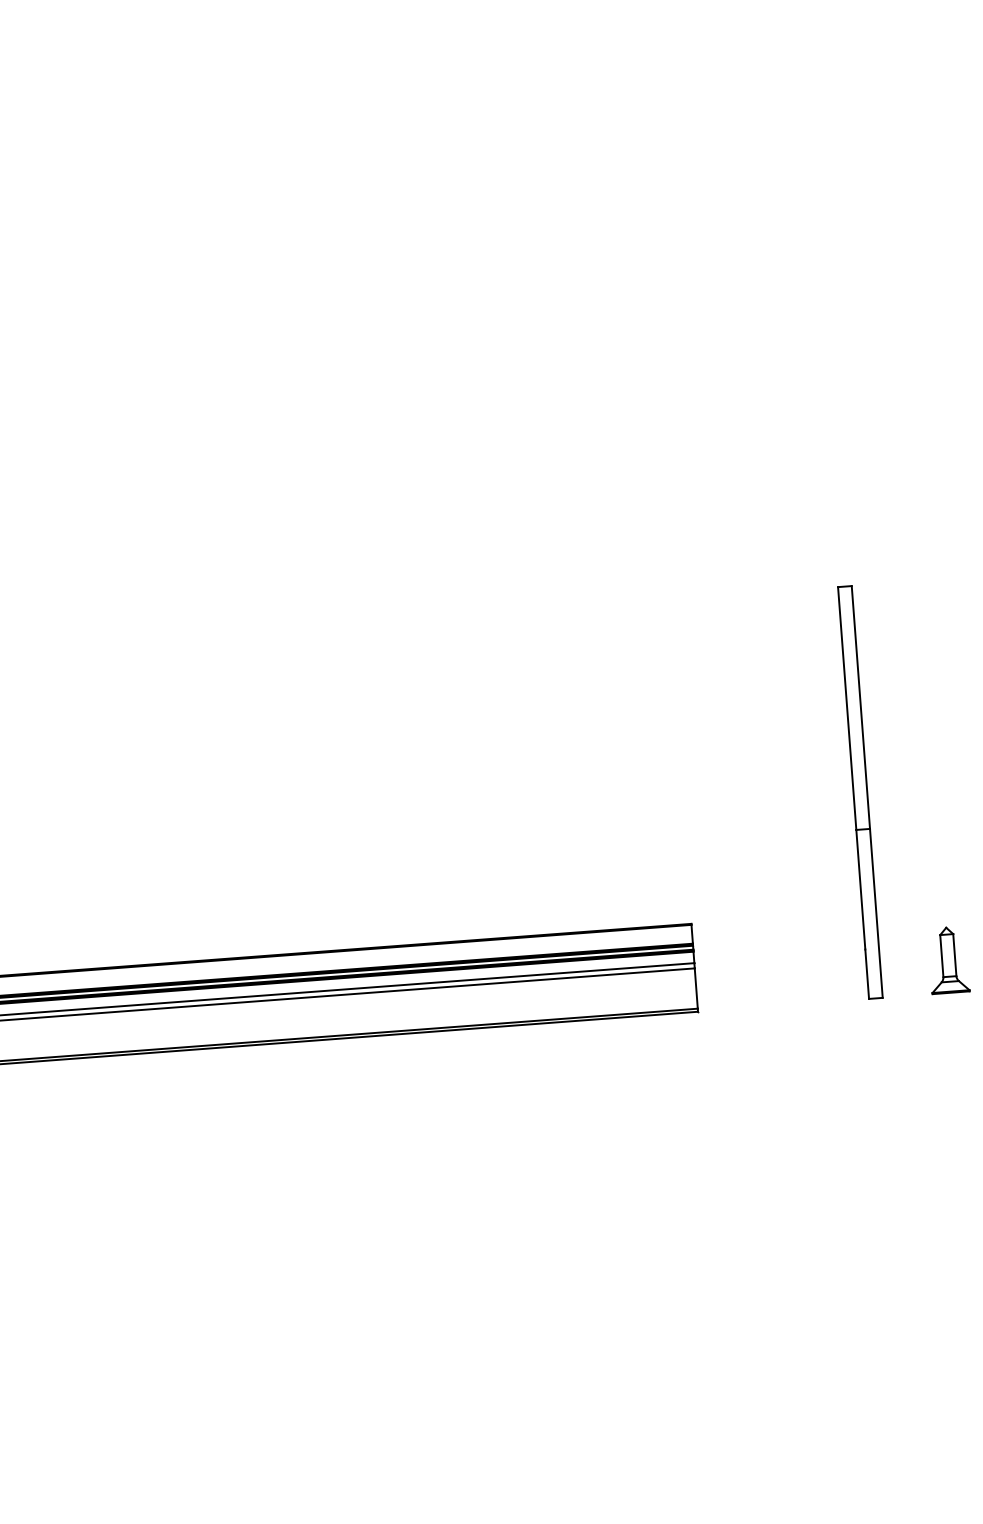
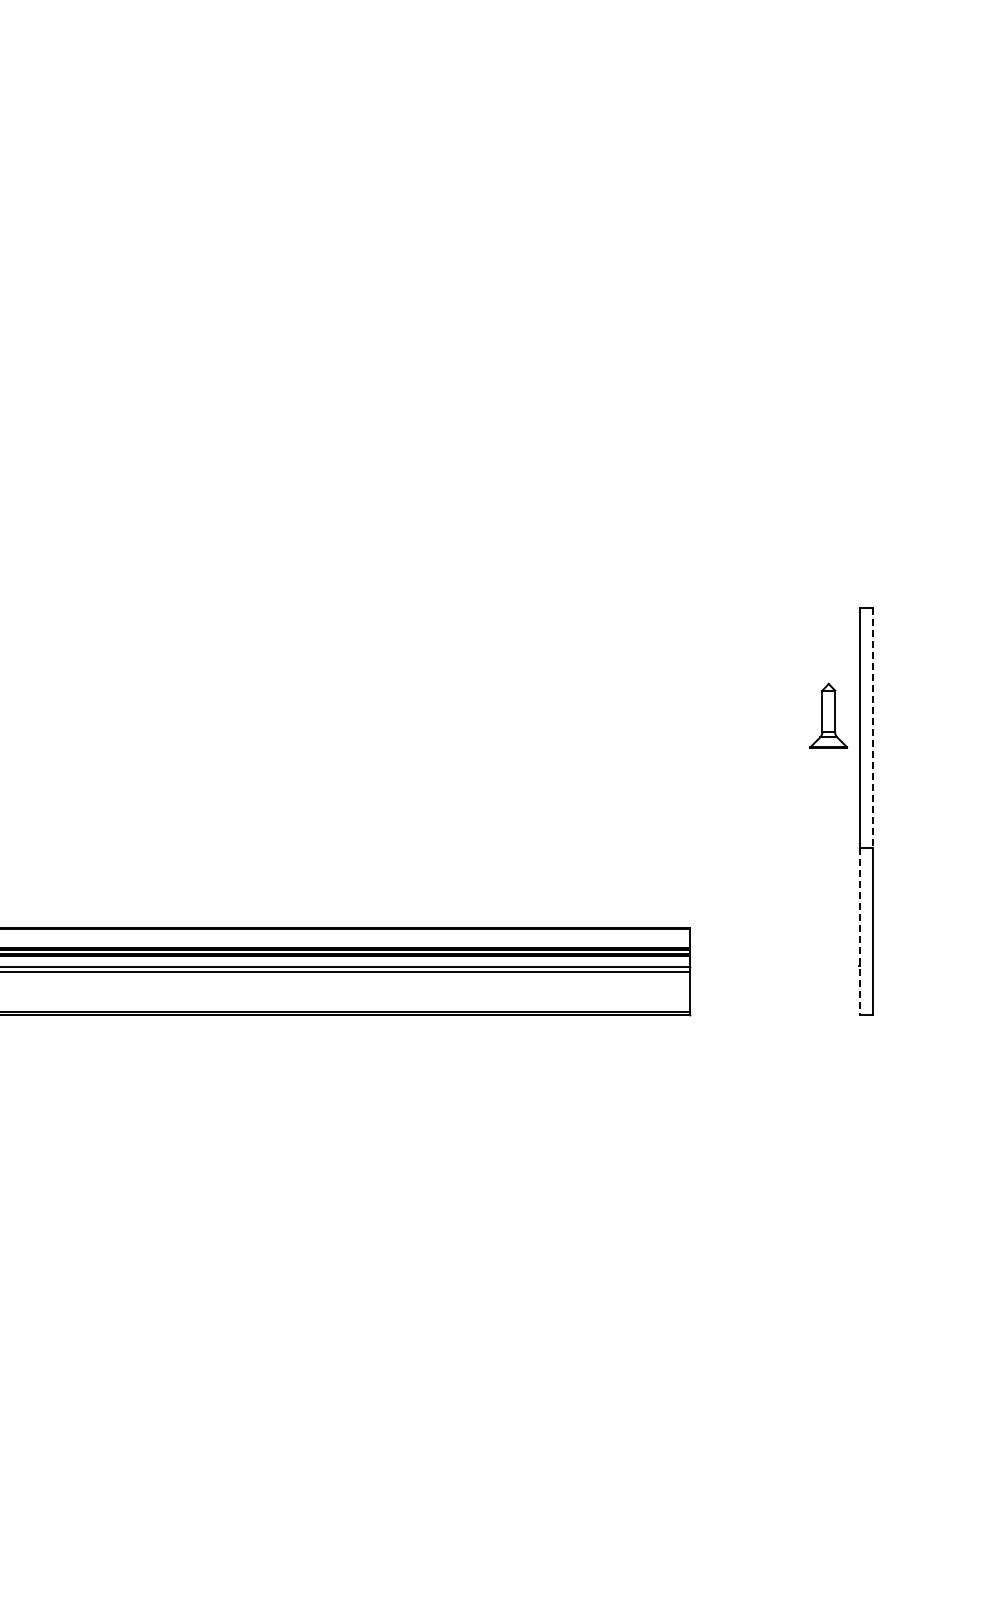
line: (861, 708) -> (873, 728), solid -> dashed
line: (862, 914) -> (859, 931), solid -> dashed
part: (948, 959) -> (828, 715), moved

